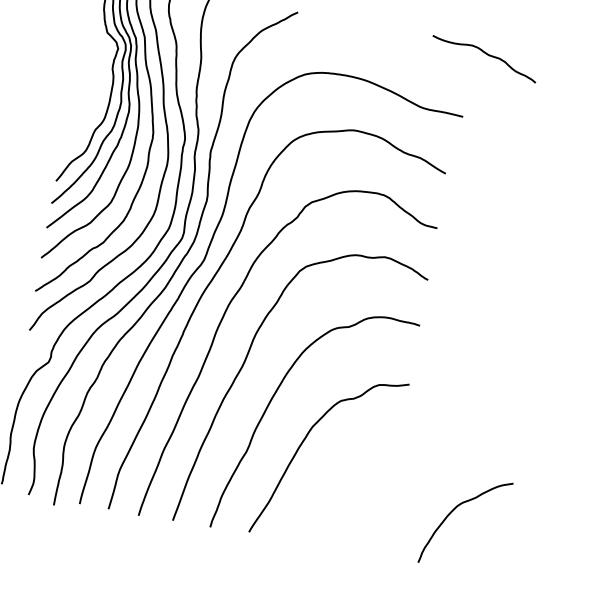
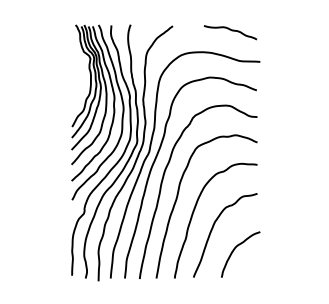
curve: (486, 57) -> (231, 31), moved
curve: (456, 510) -> (235, 249), moved

